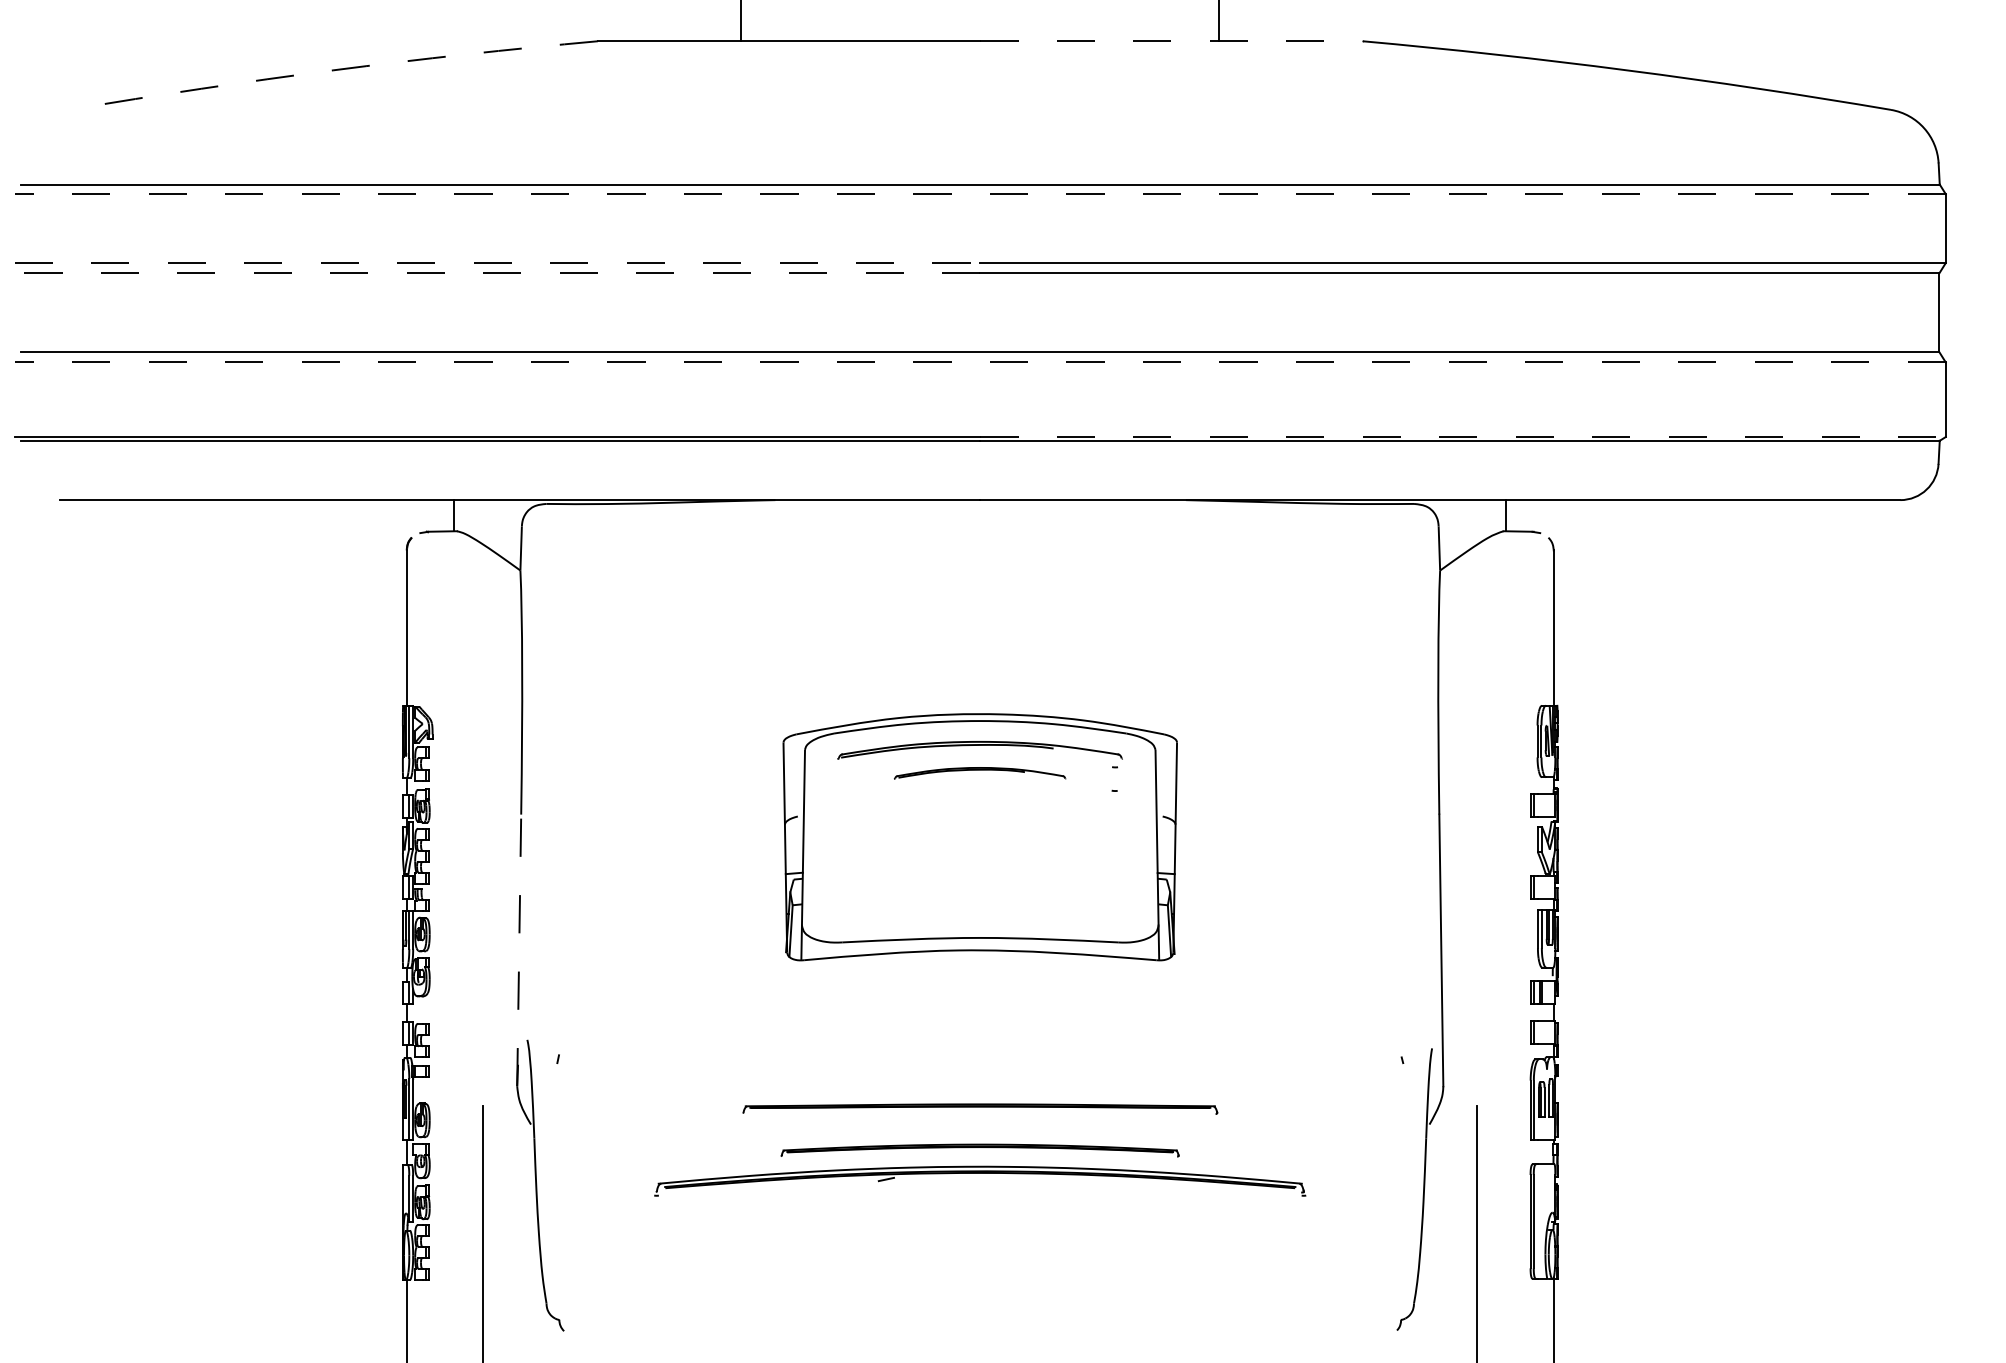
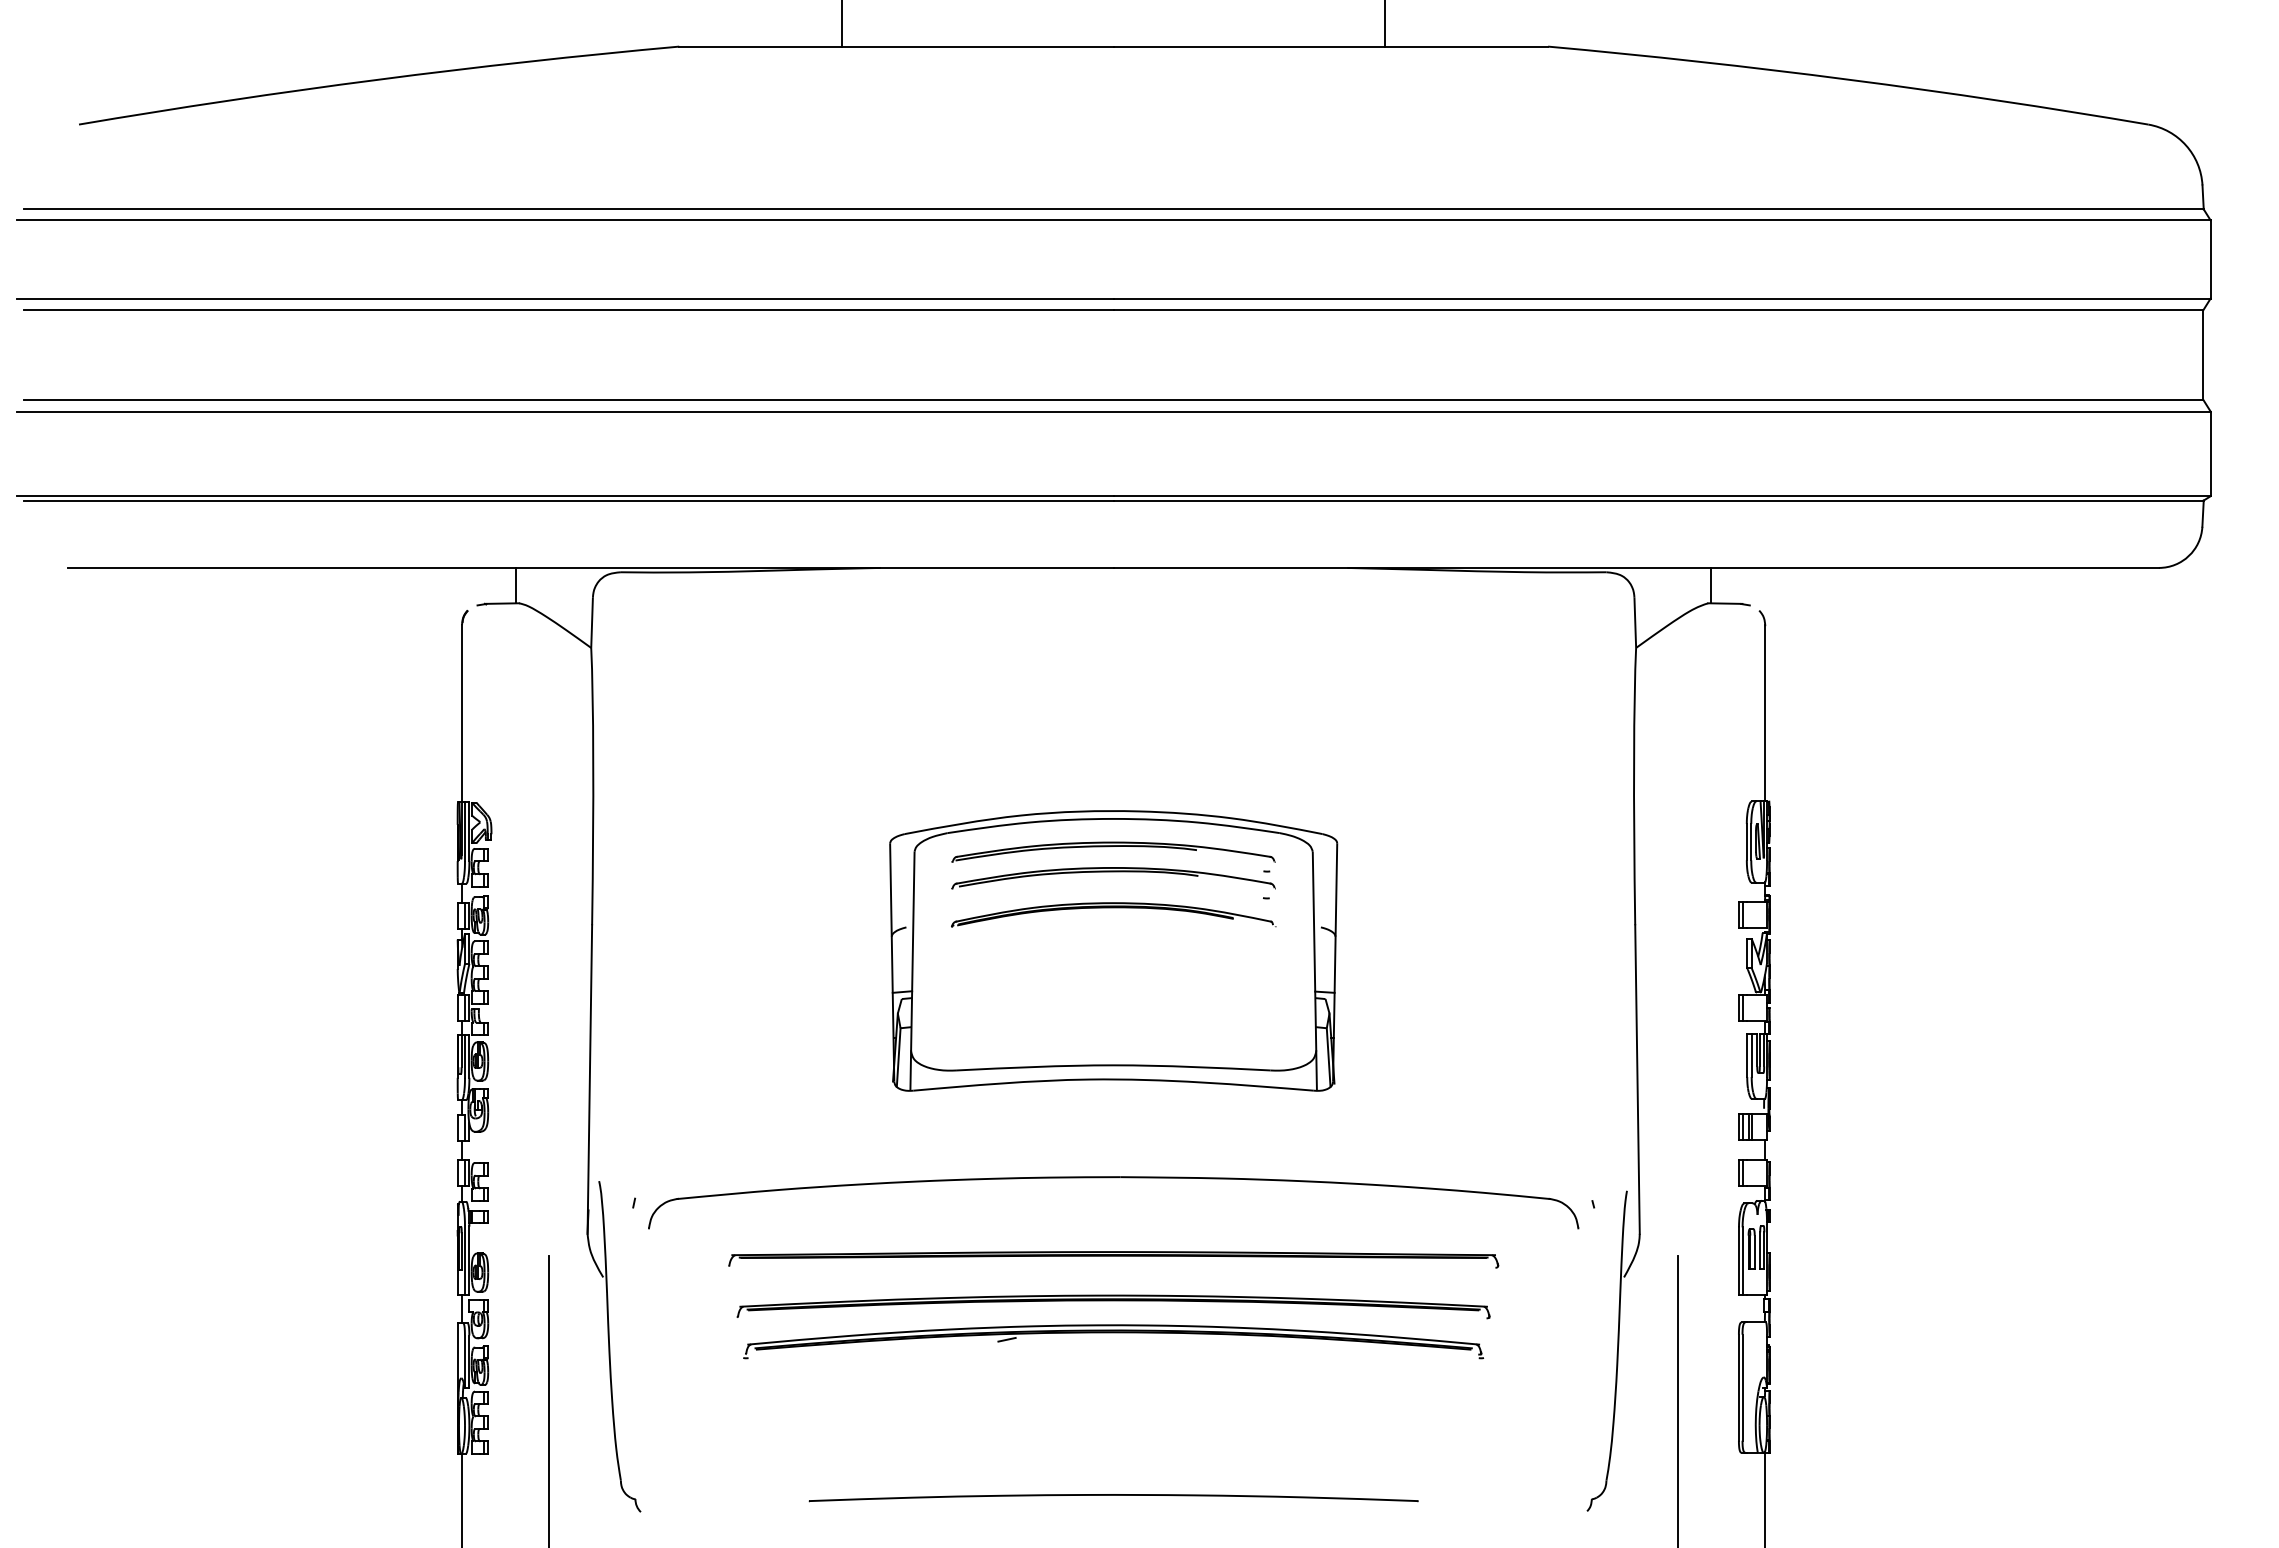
line: (1171, 41) -> (1331, 46), dashed -> solid
arc: (333, 70) -> (378, 79), dashed -> solid
line: (980, 194) -> (1113, 220), dashed -> solid
line: (497, 262) -> (565, 298), dashed -> solid
line: (500, 273) -> (568, 310), dashed -> solid
line: (980, 362) -> (1113, 411), dashed -> solid
line: (1463, 437) -> (1662, 496), dashed -> solid
part: (980, 773) -> (1113, 878), size x1.67
part: (980, 805) -> (1113, 914), added
line: (518, 950) -> (589, 1079), dashed -> solid
part: (980, 1037) -> (1113, 1178), added
part: (980, 1108) -> (1113, 1259), size x1.43
part: (980, 1150) -> (1113, 1306), size x1.67
part: (980, 1319) -> (1113, 1498), added

